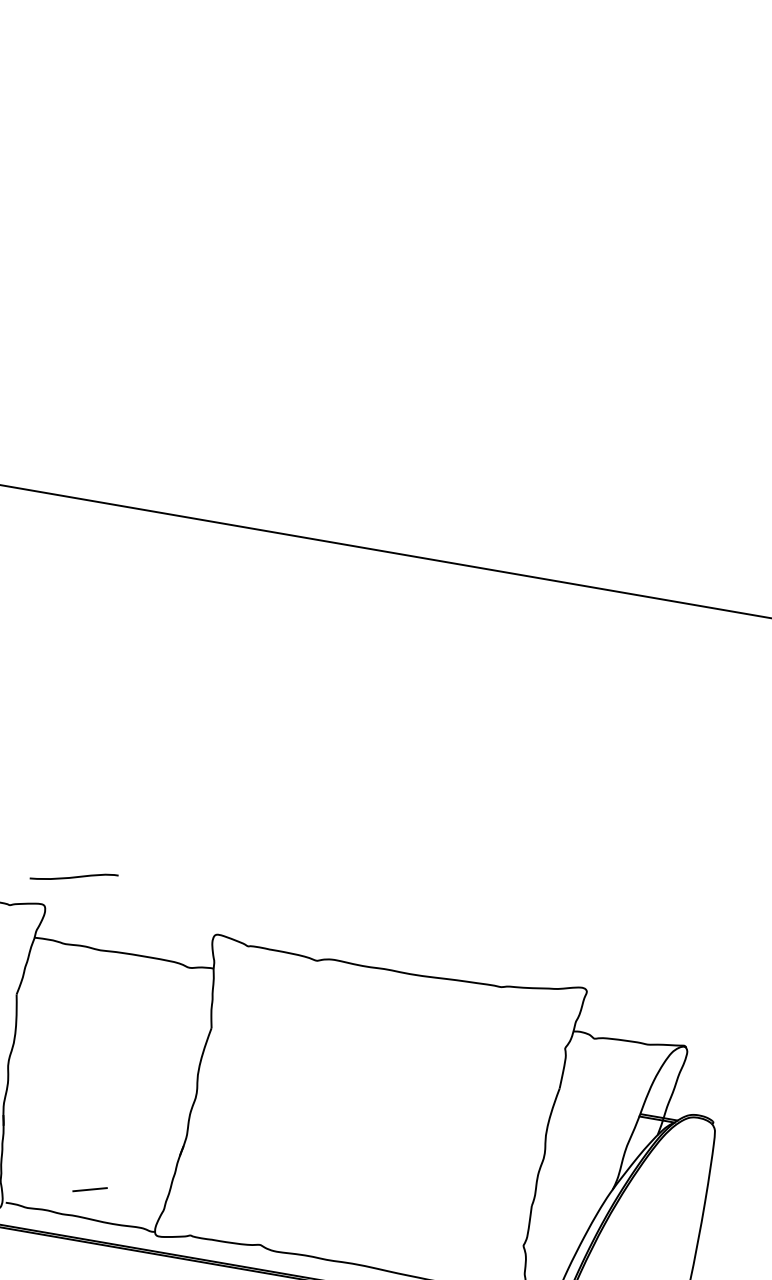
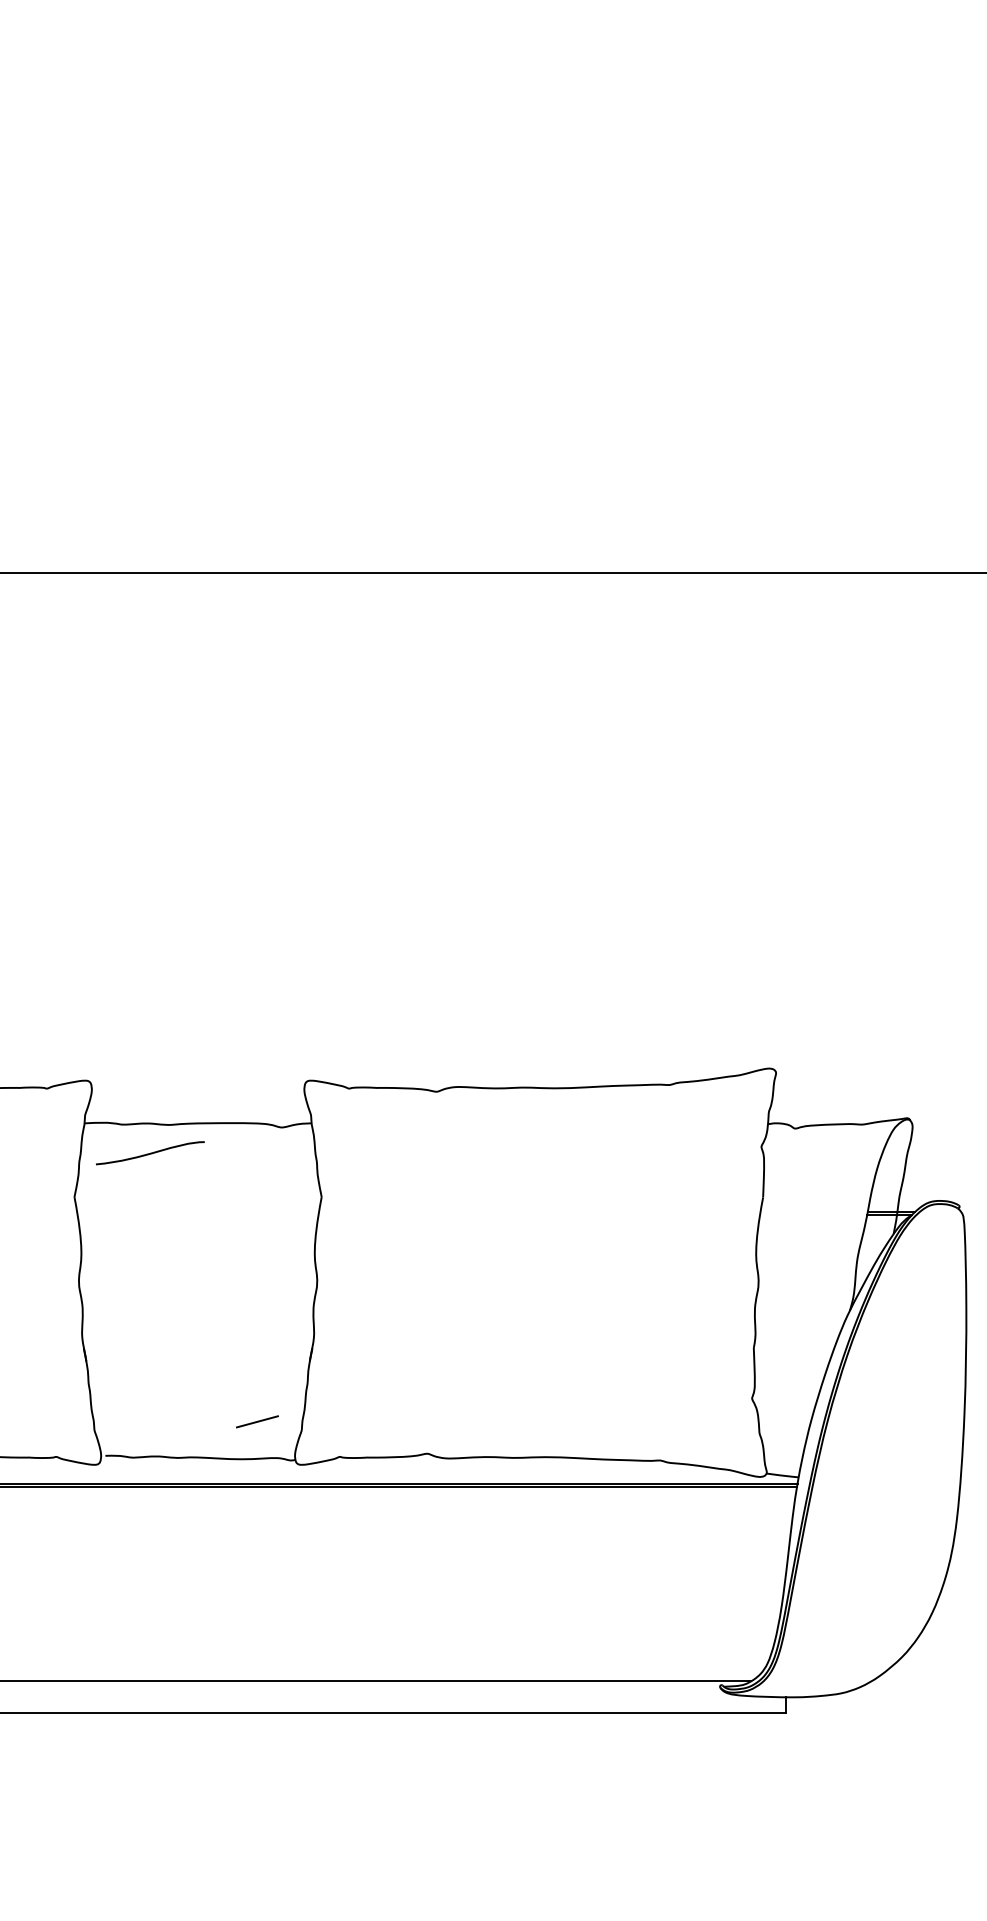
curve: (74, 877) -> (150, 1153), moved
line: (90, 1189) -> (257, 1421), moved

